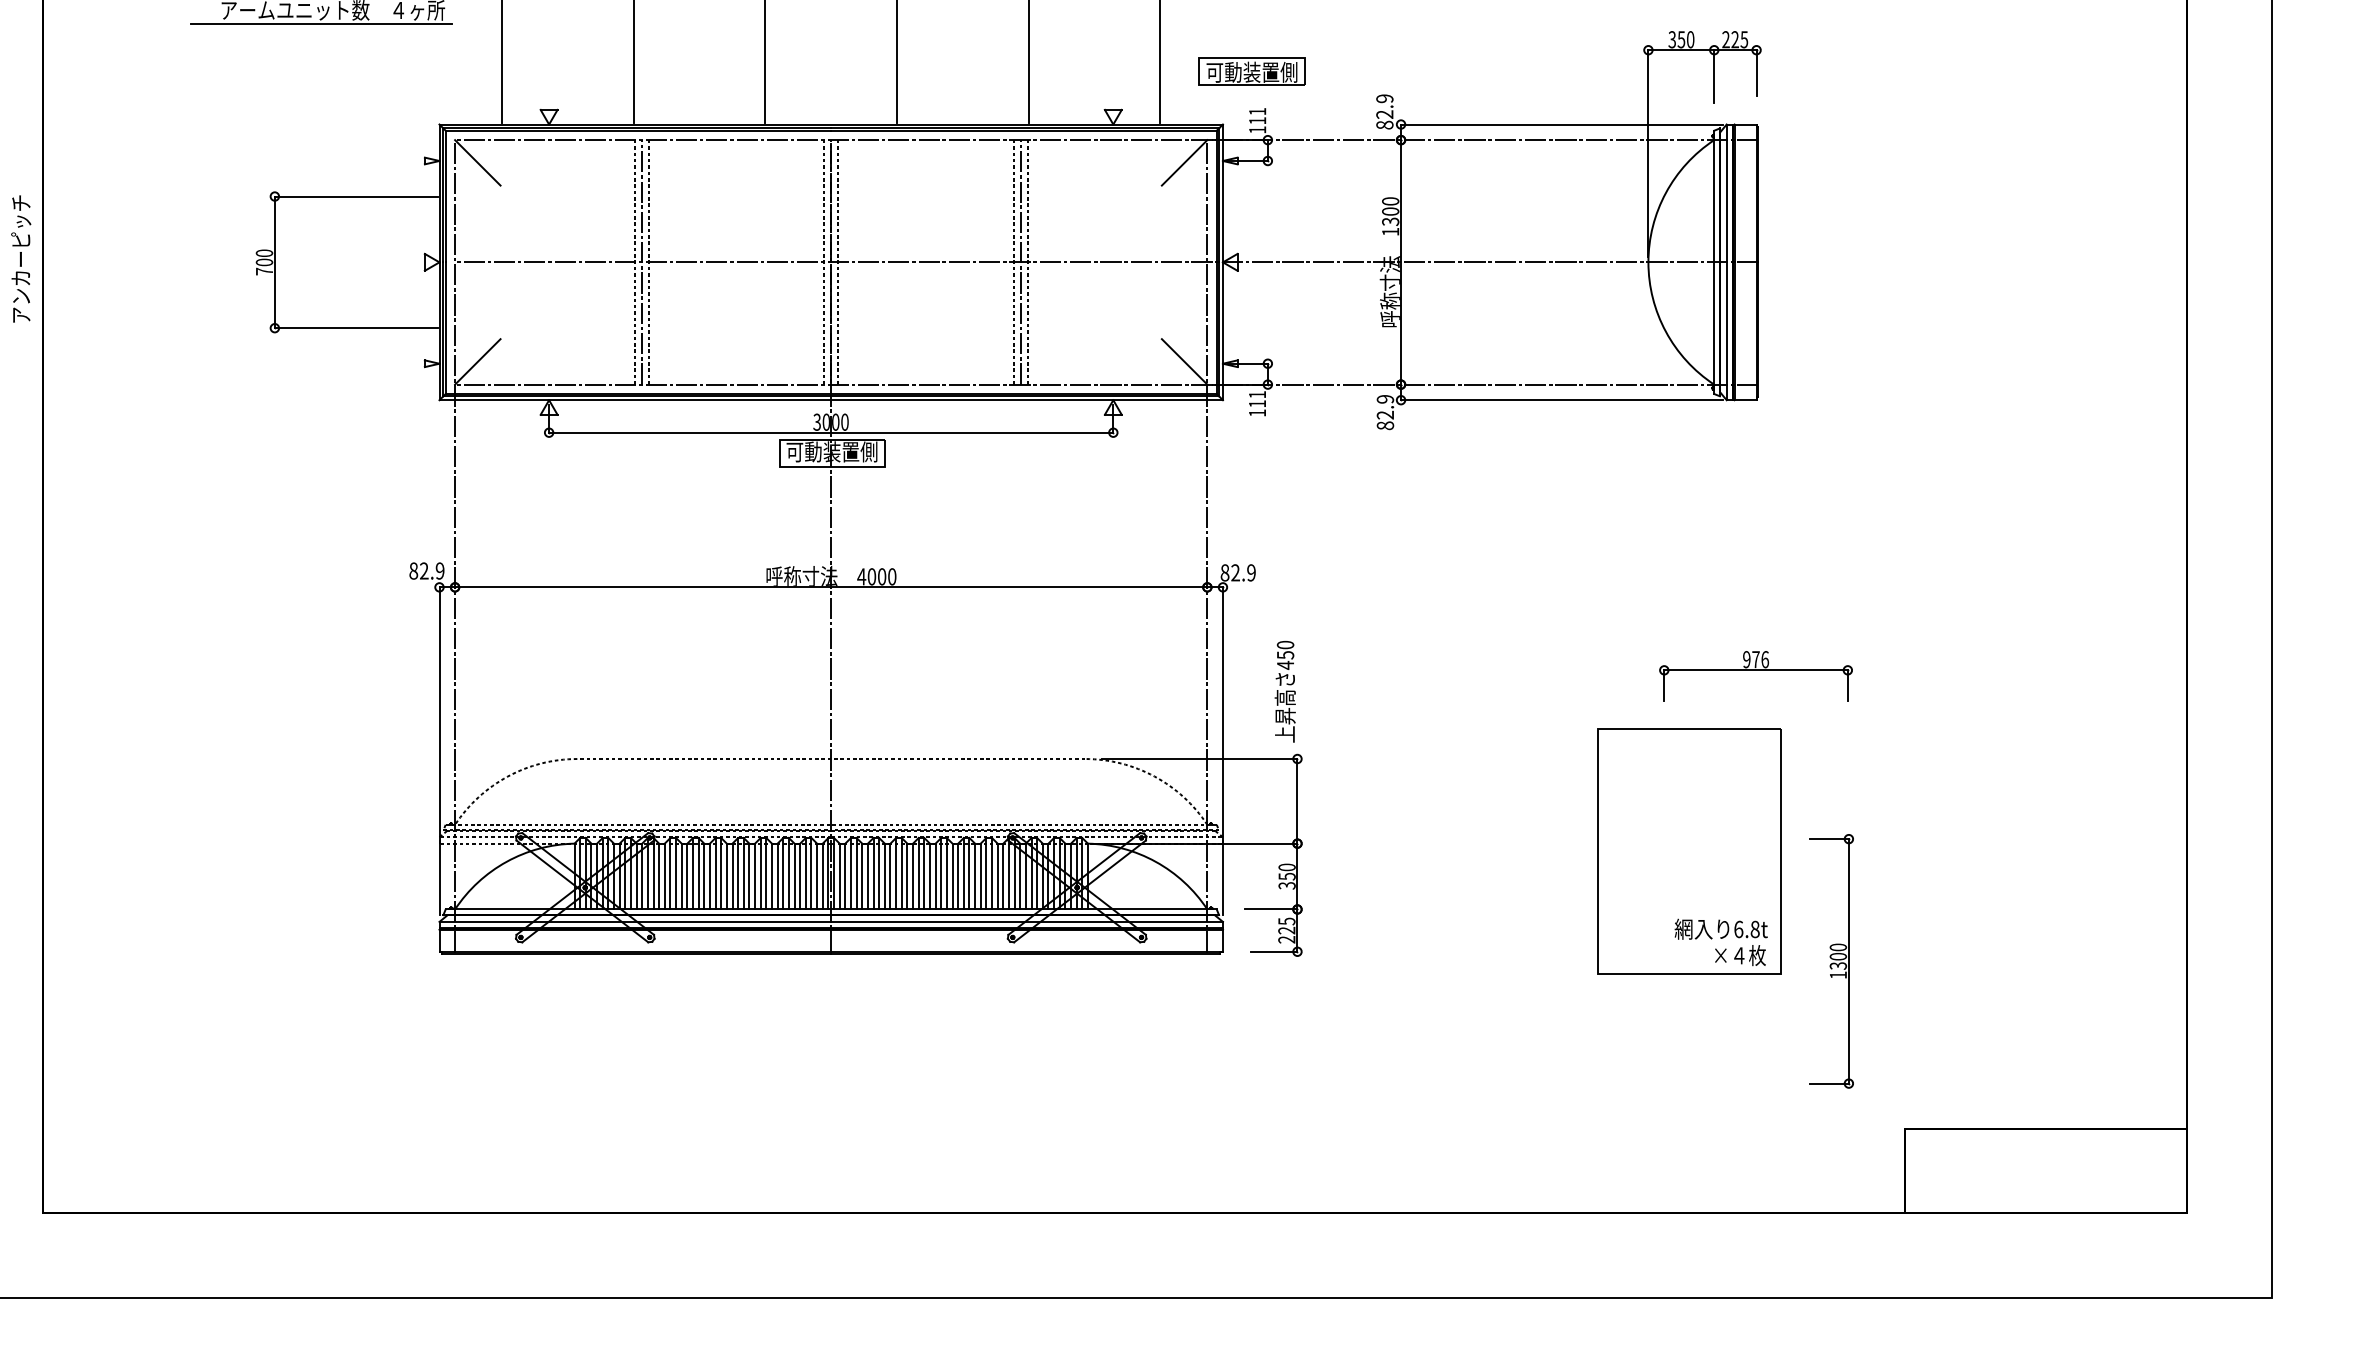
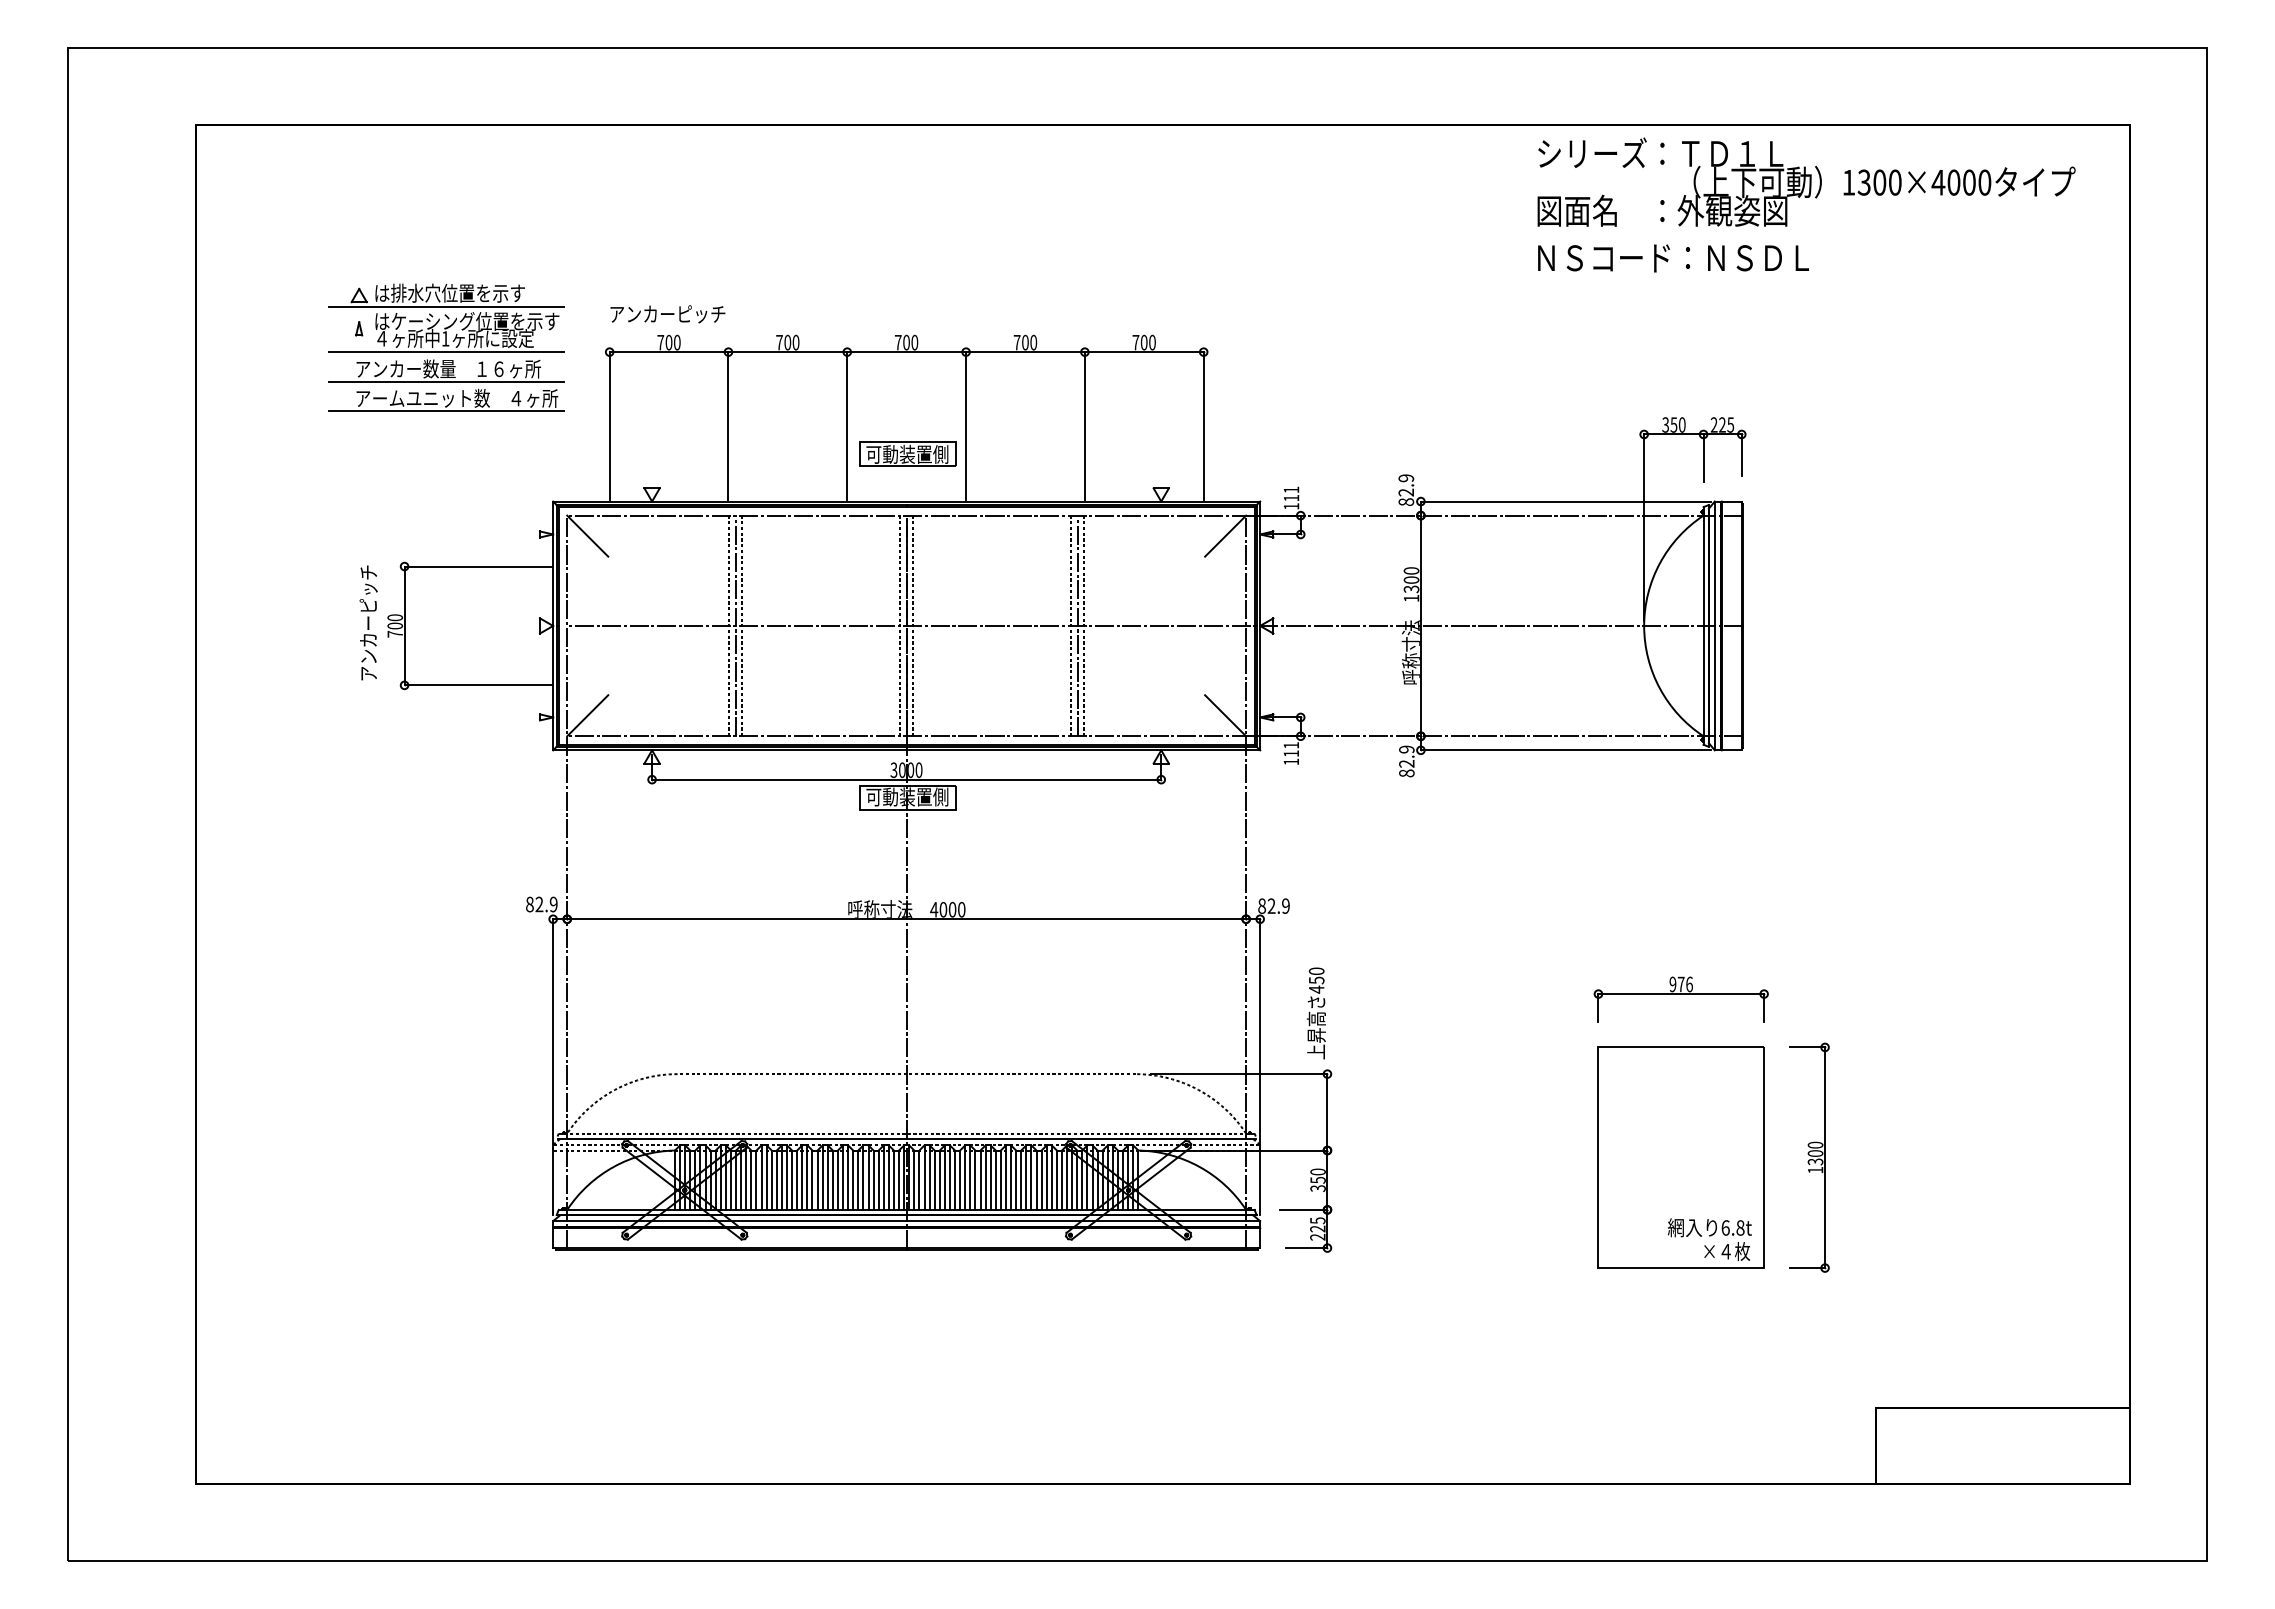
part: (1252, 71) -> (907, 453), moved
text: (21, 258) -> (368, 622), moved
part: (1755, 676) -> (1680, 999), moved
part: (1831, 961) -> (1809, 1157), moved

